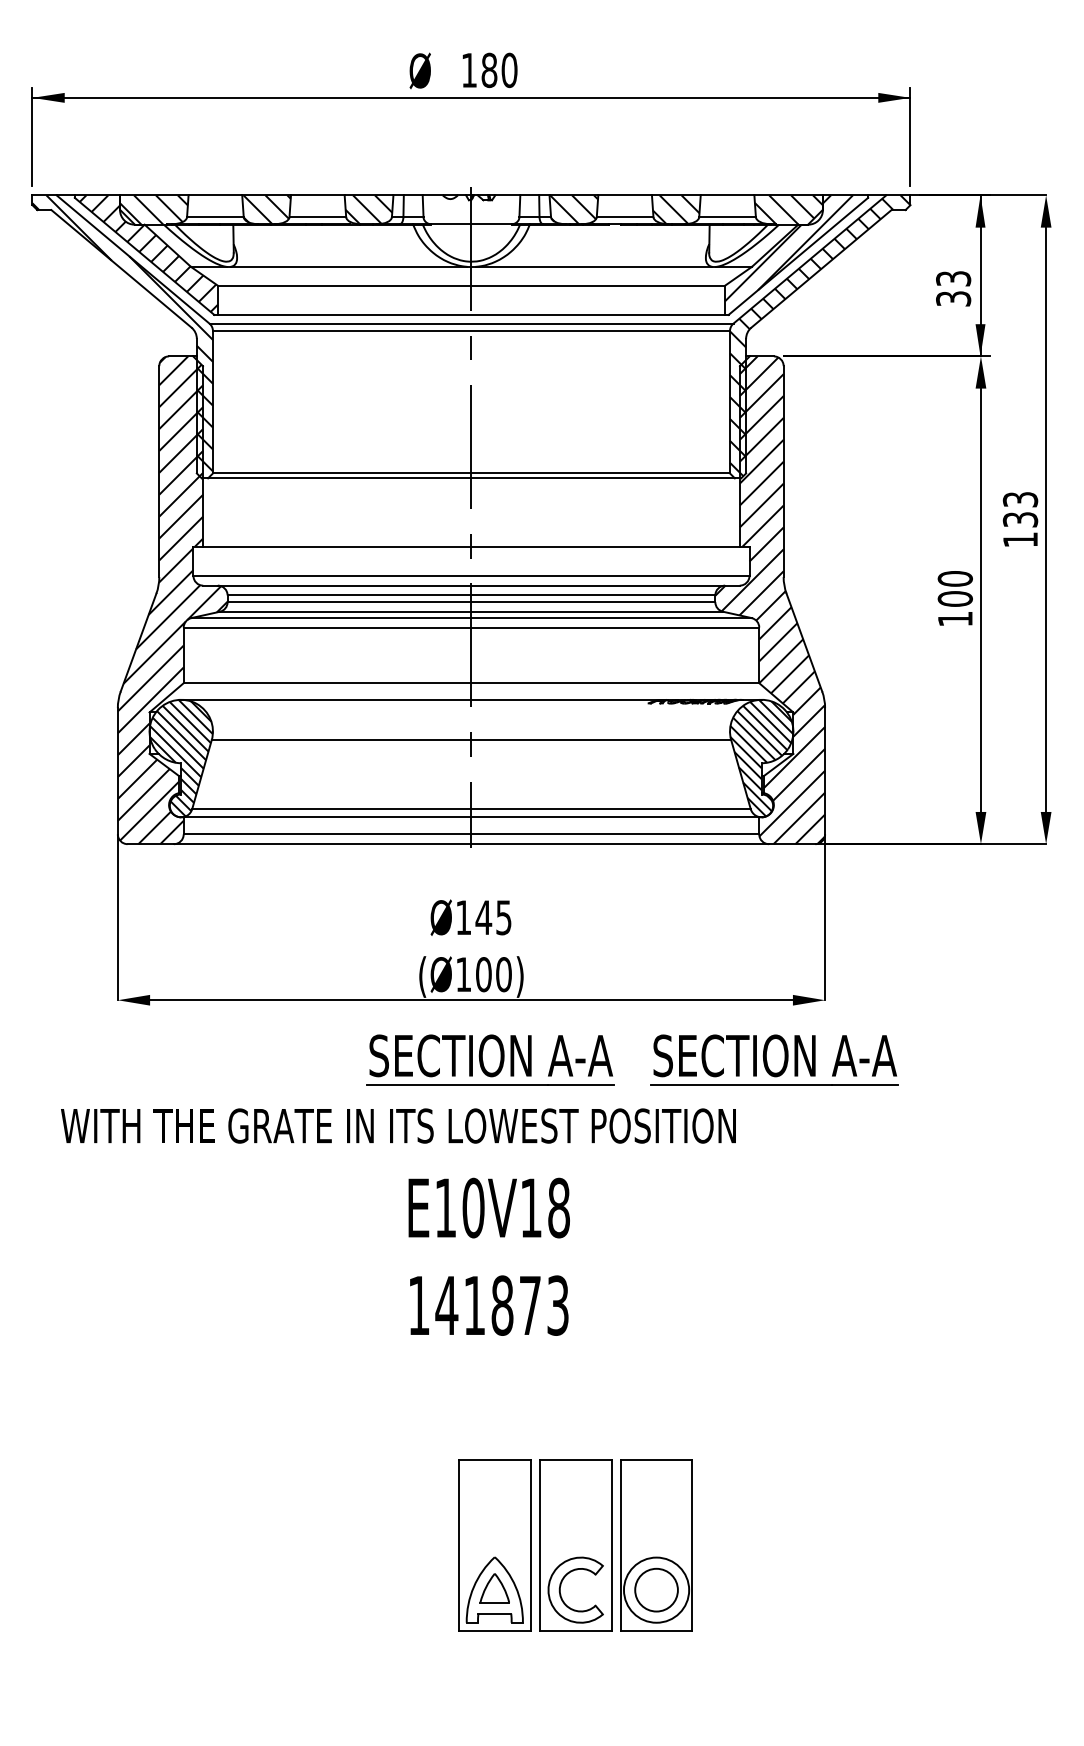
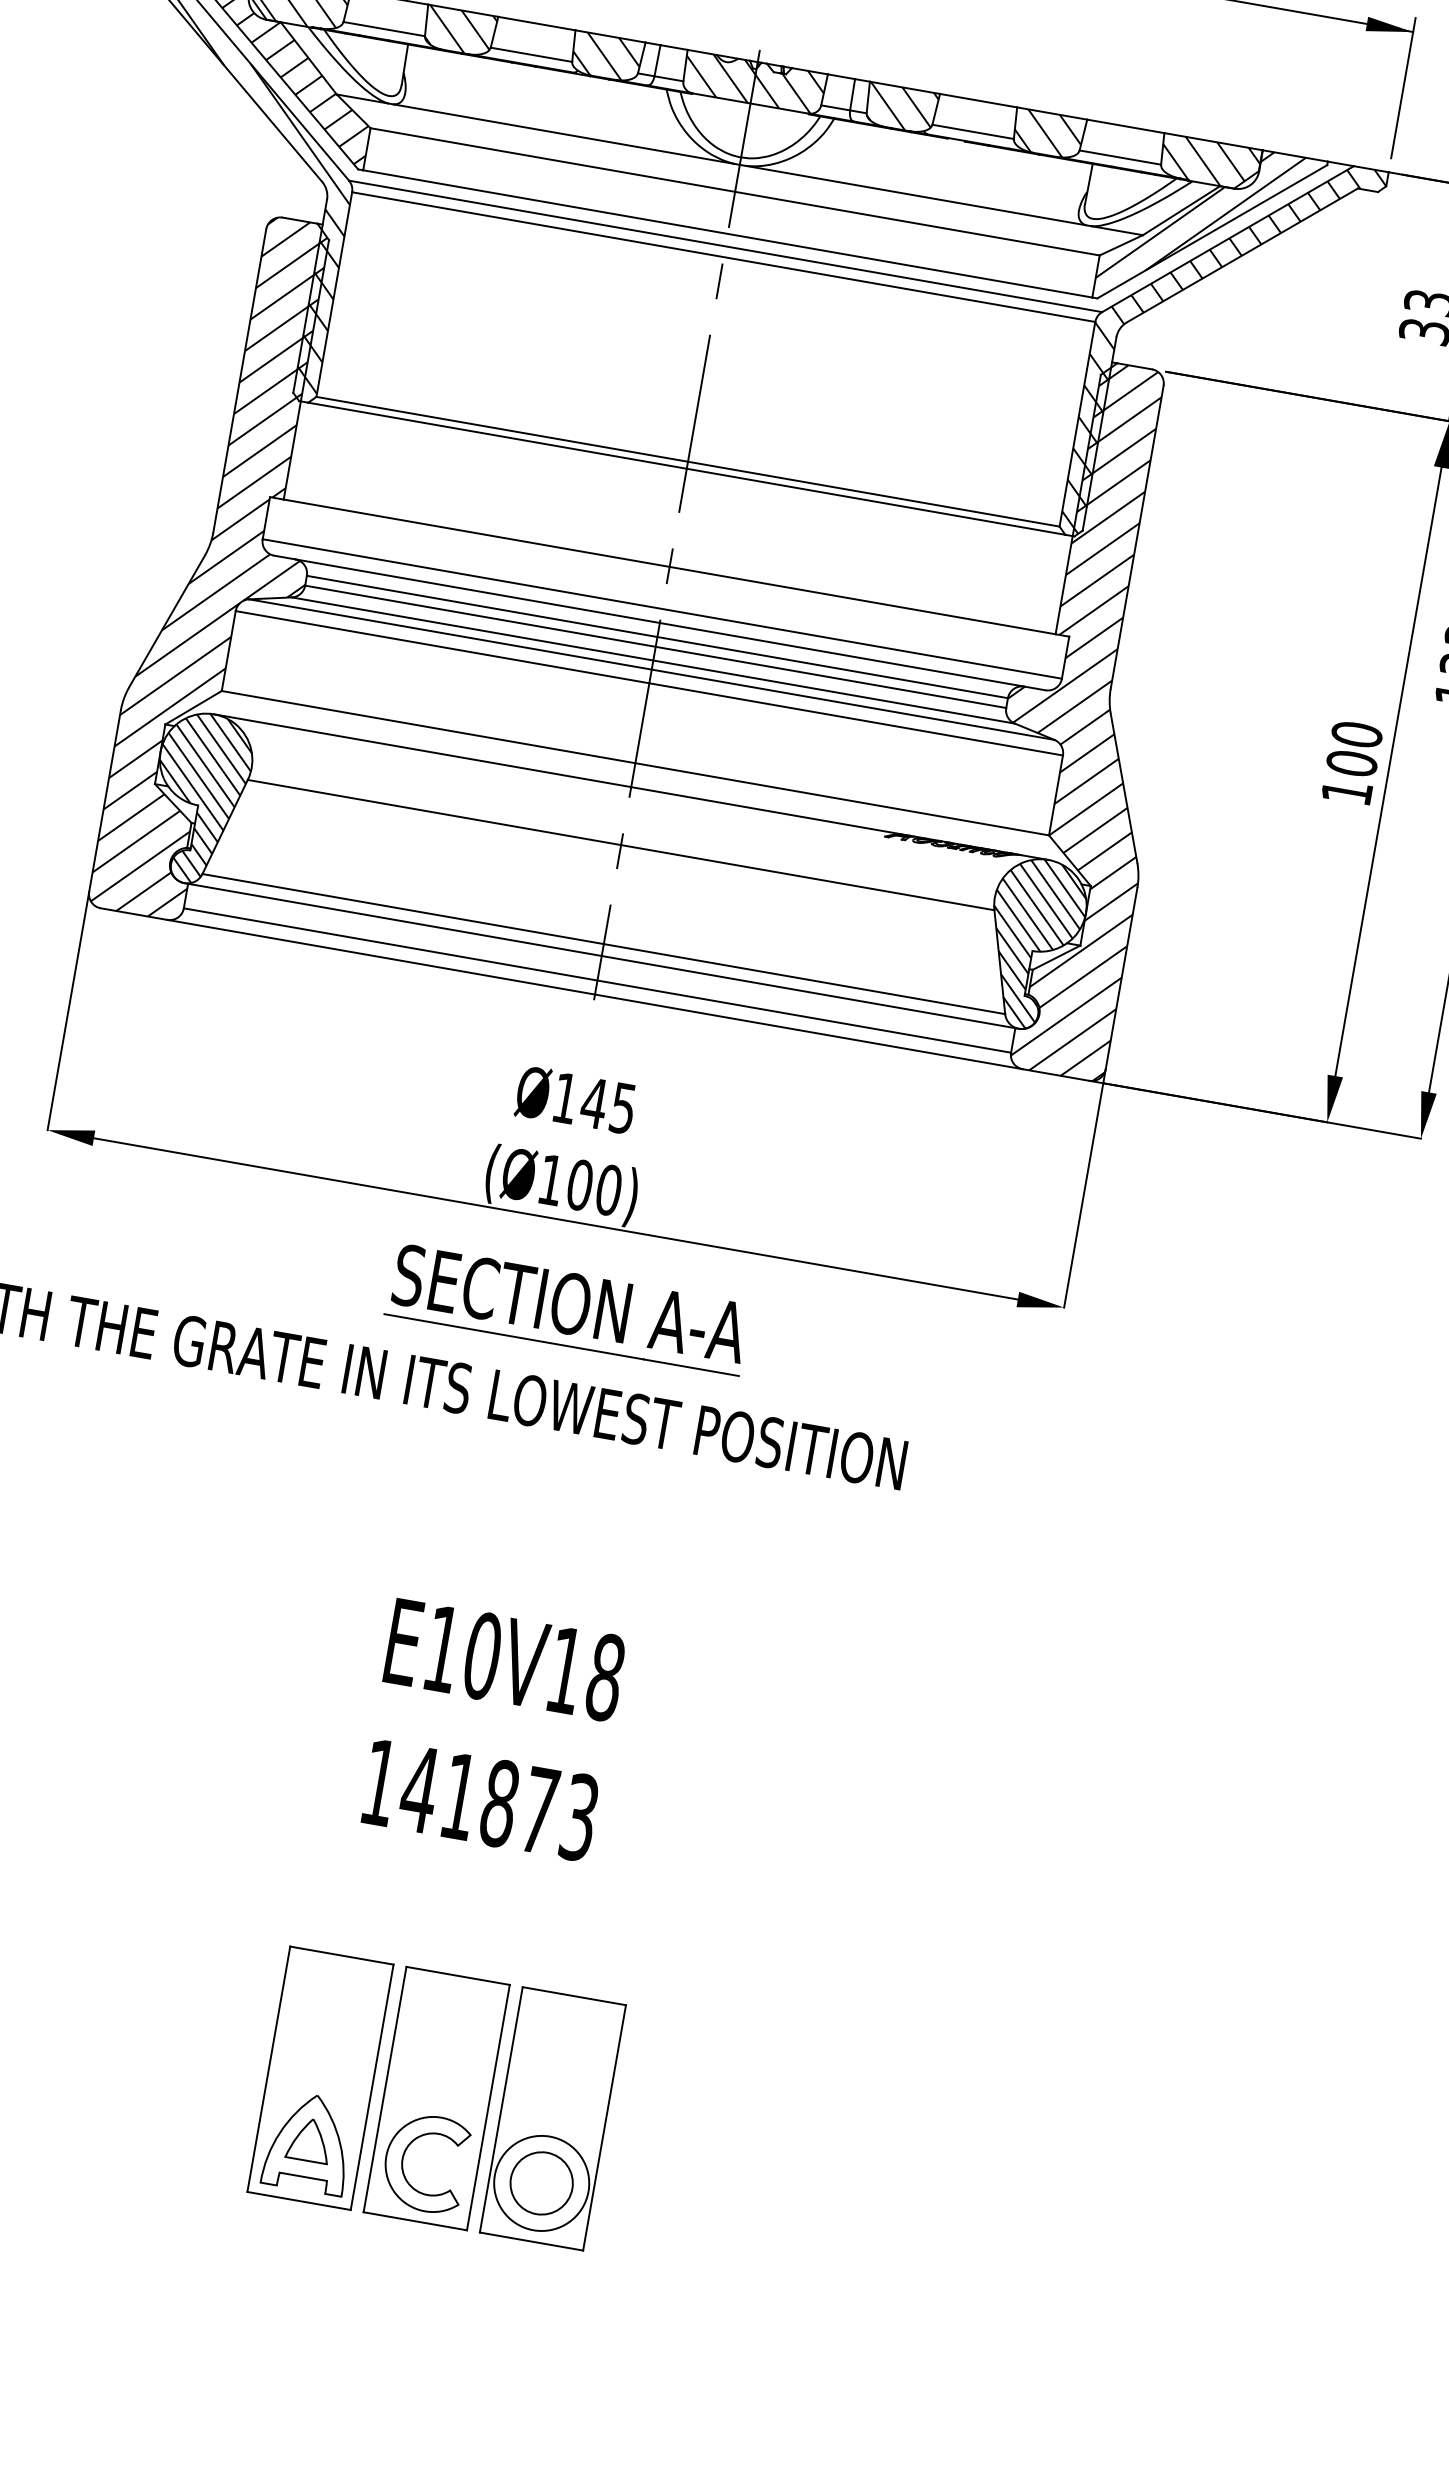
hatch: (470, 209) -> (752, 82), added
part: (774, 1059) -> (976, 1380), removed
text: (488, 1256) -> (491, 1729), moved
part: (575, 1545) -> (436, 2098), moved

